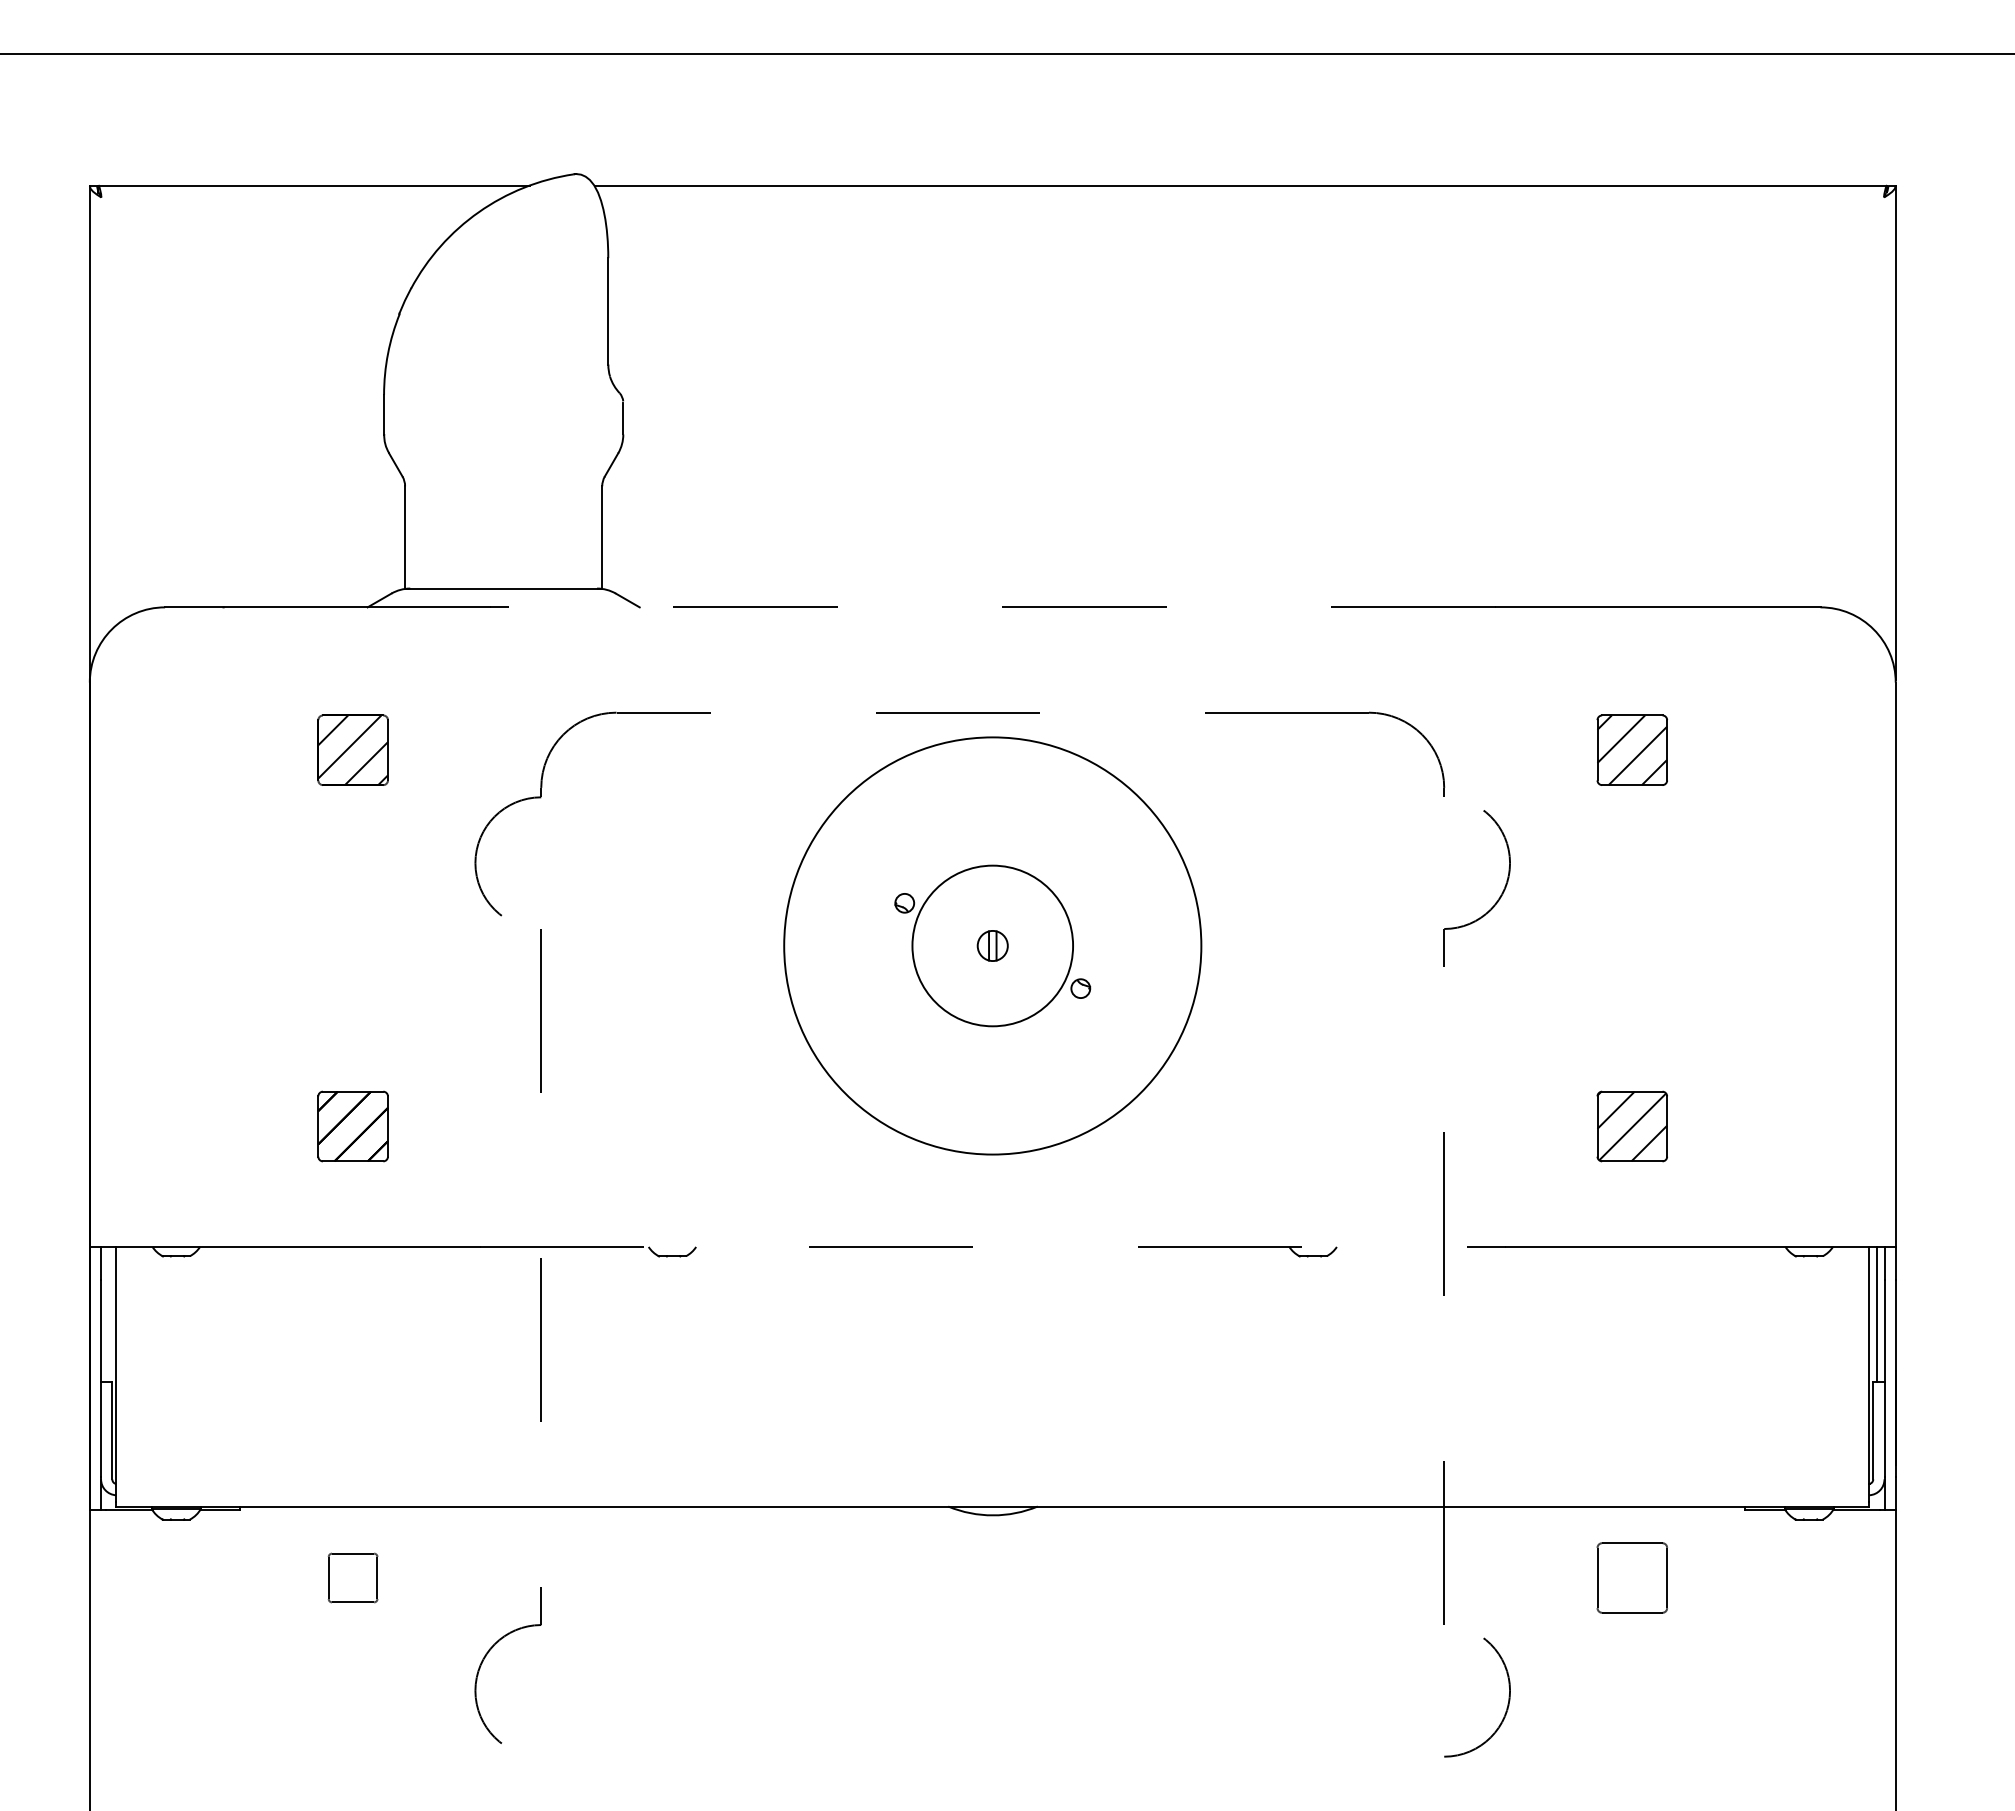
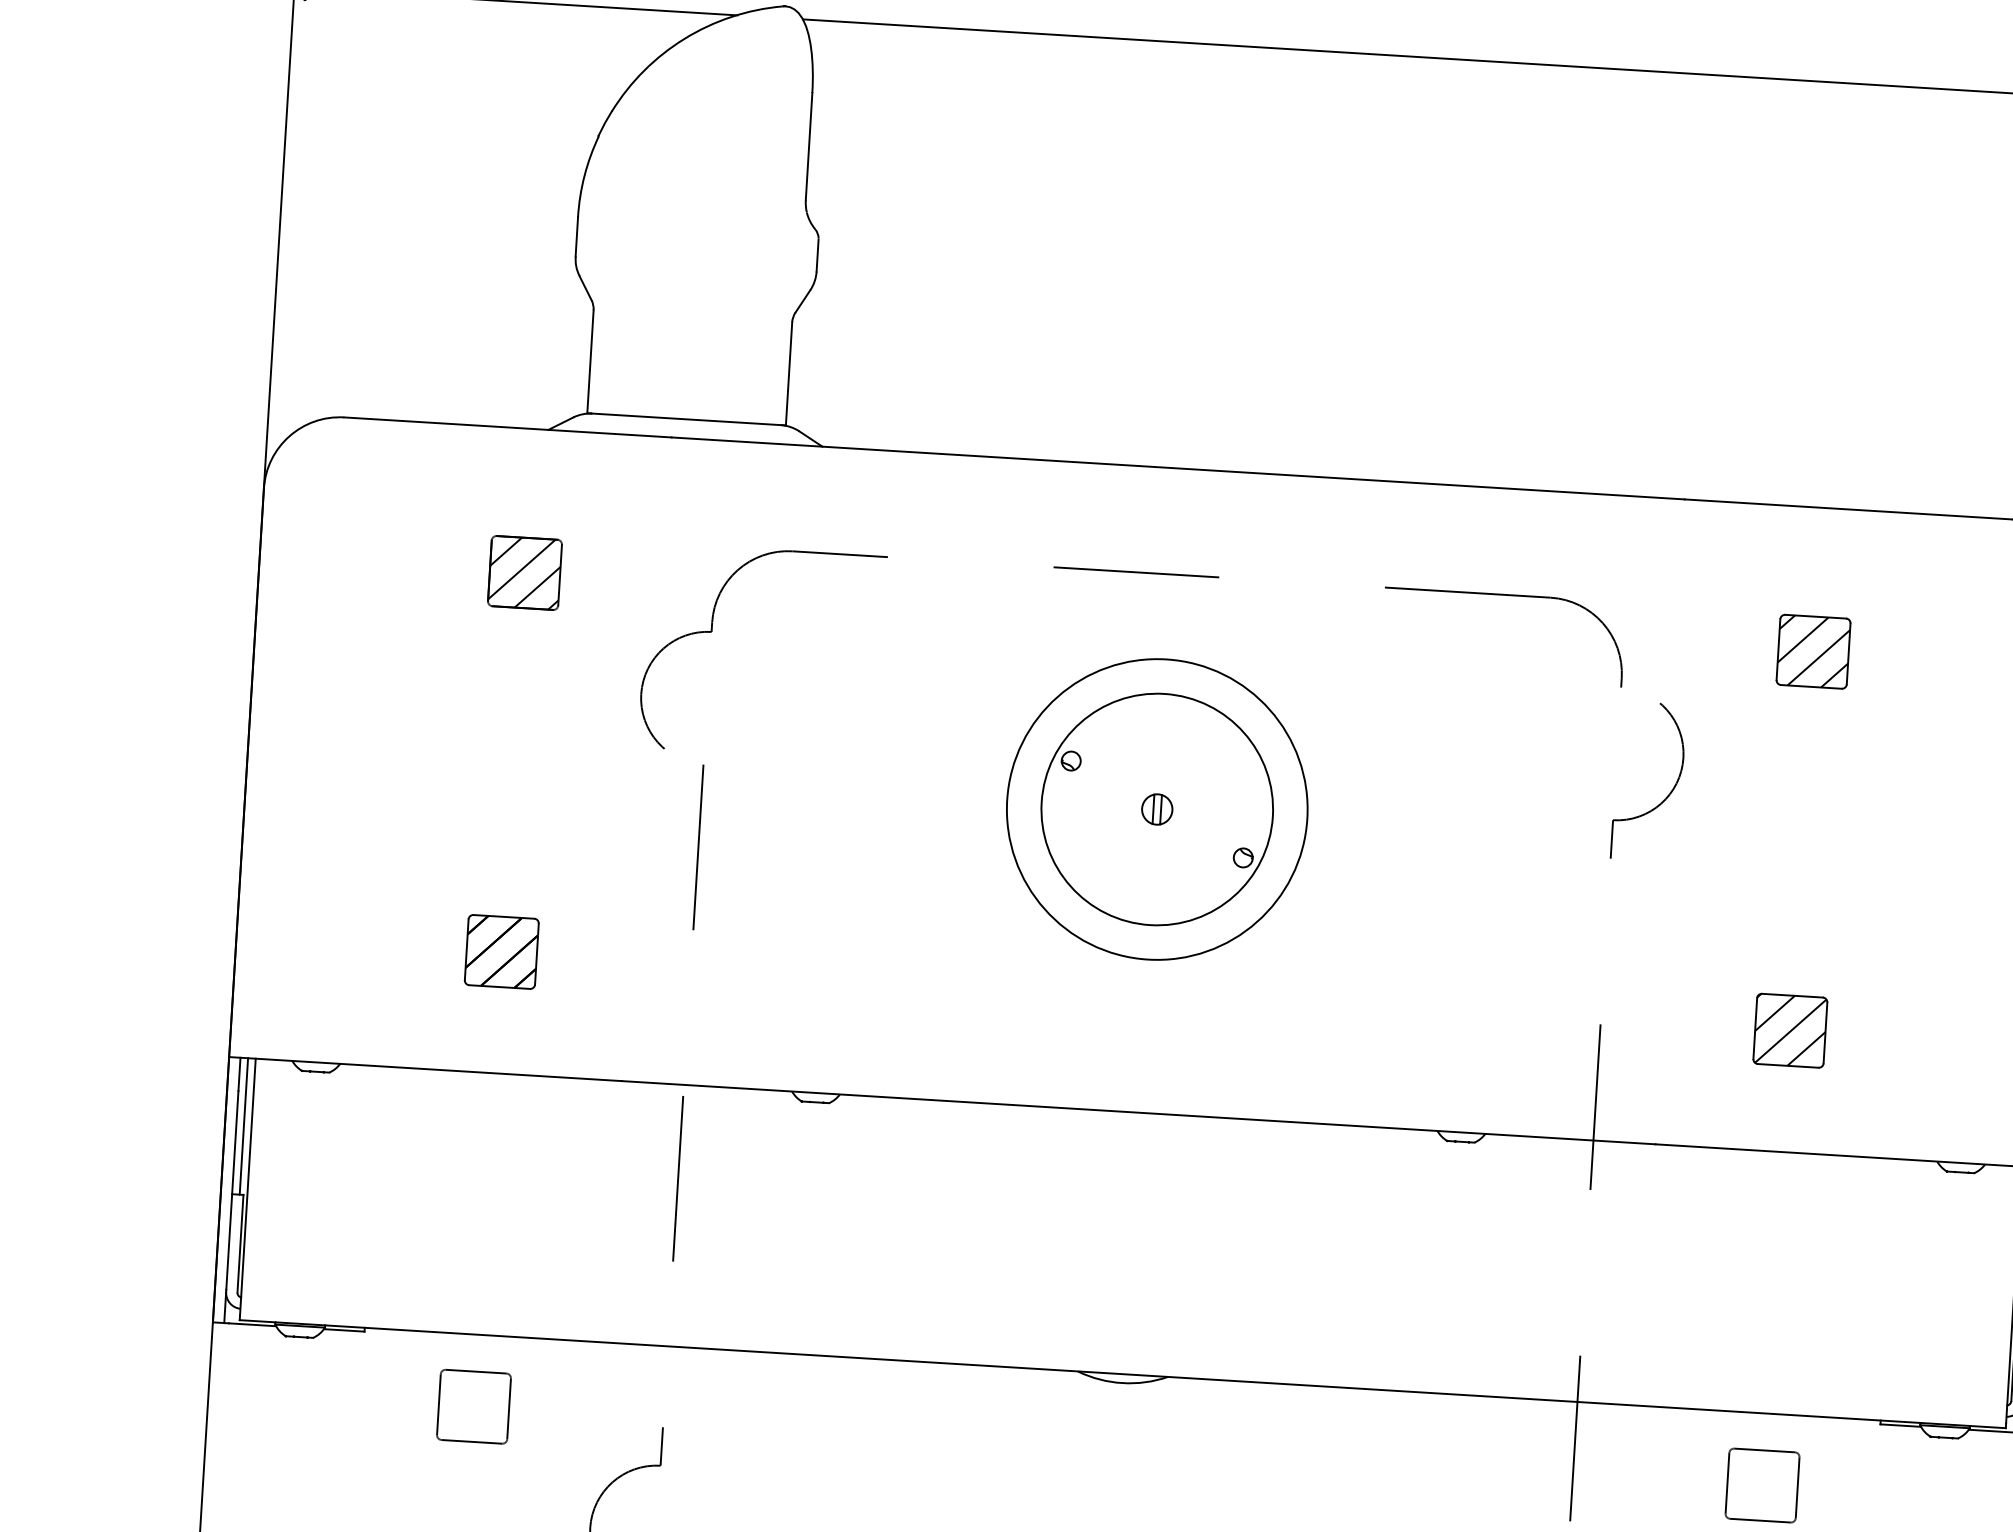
line: (992, 607) -> (1177, 468), dashed -> solid
circle: (992, 945) -> (1157, 809), size x0.71
circle: (992, 945) -> (1157, 809), size x1.43
line: (993, 1246) -> (1139, 1112), dashed -> solid
line: (108, 1314) -> (243, 1126), added
part: (352, 1577) -> (473, 1406), size x1.43

